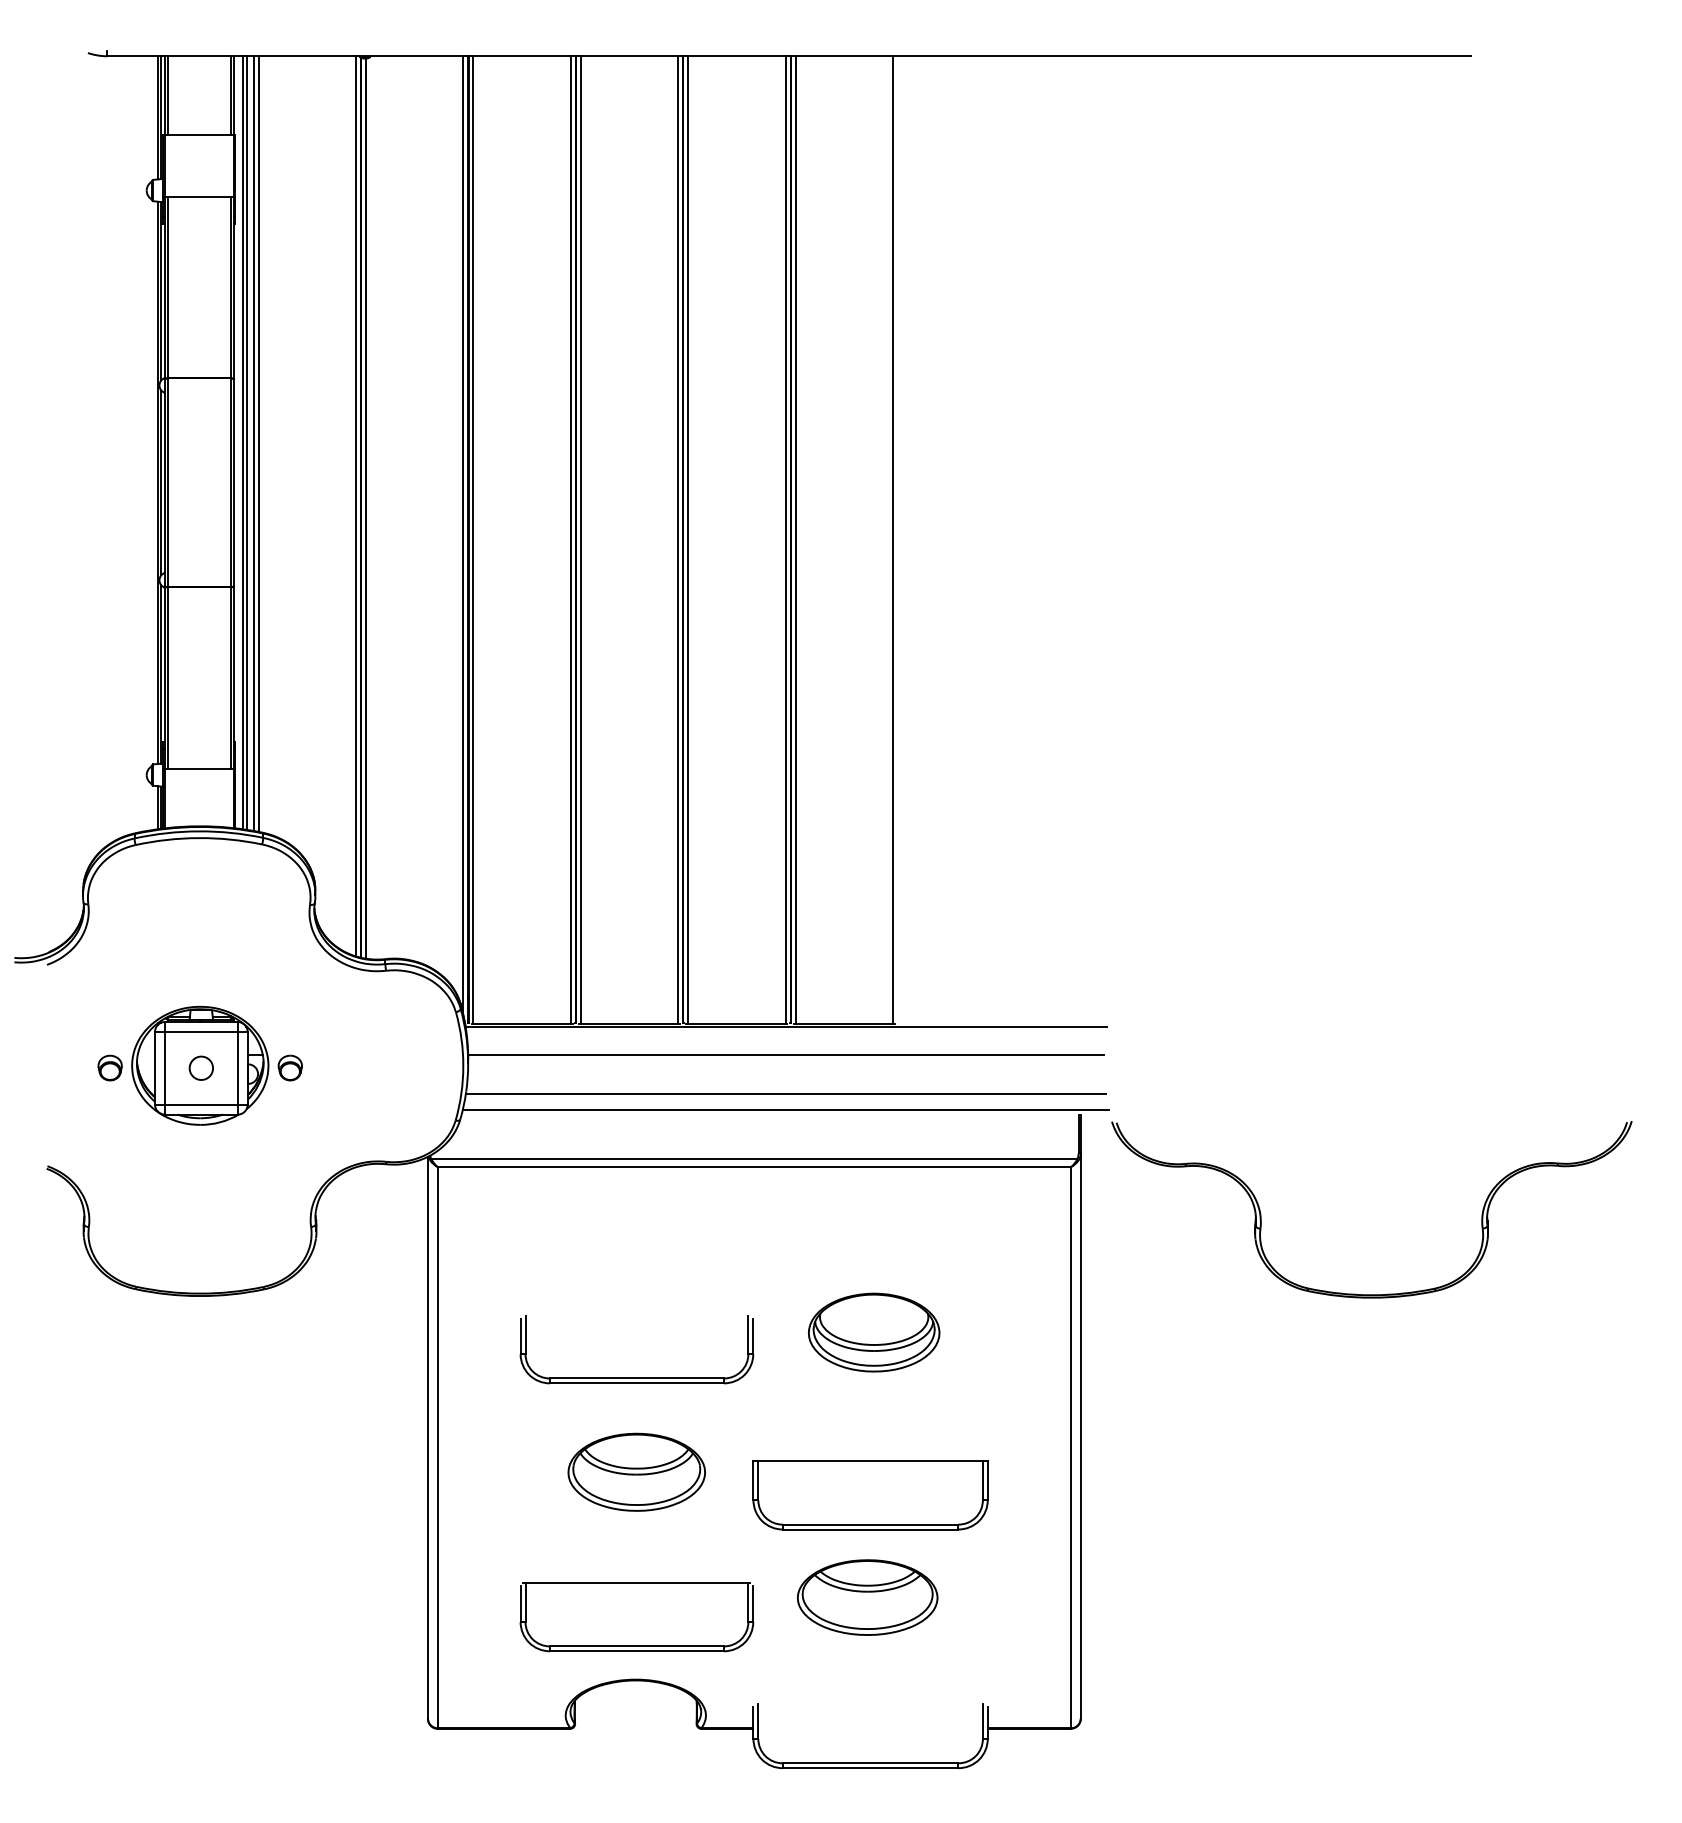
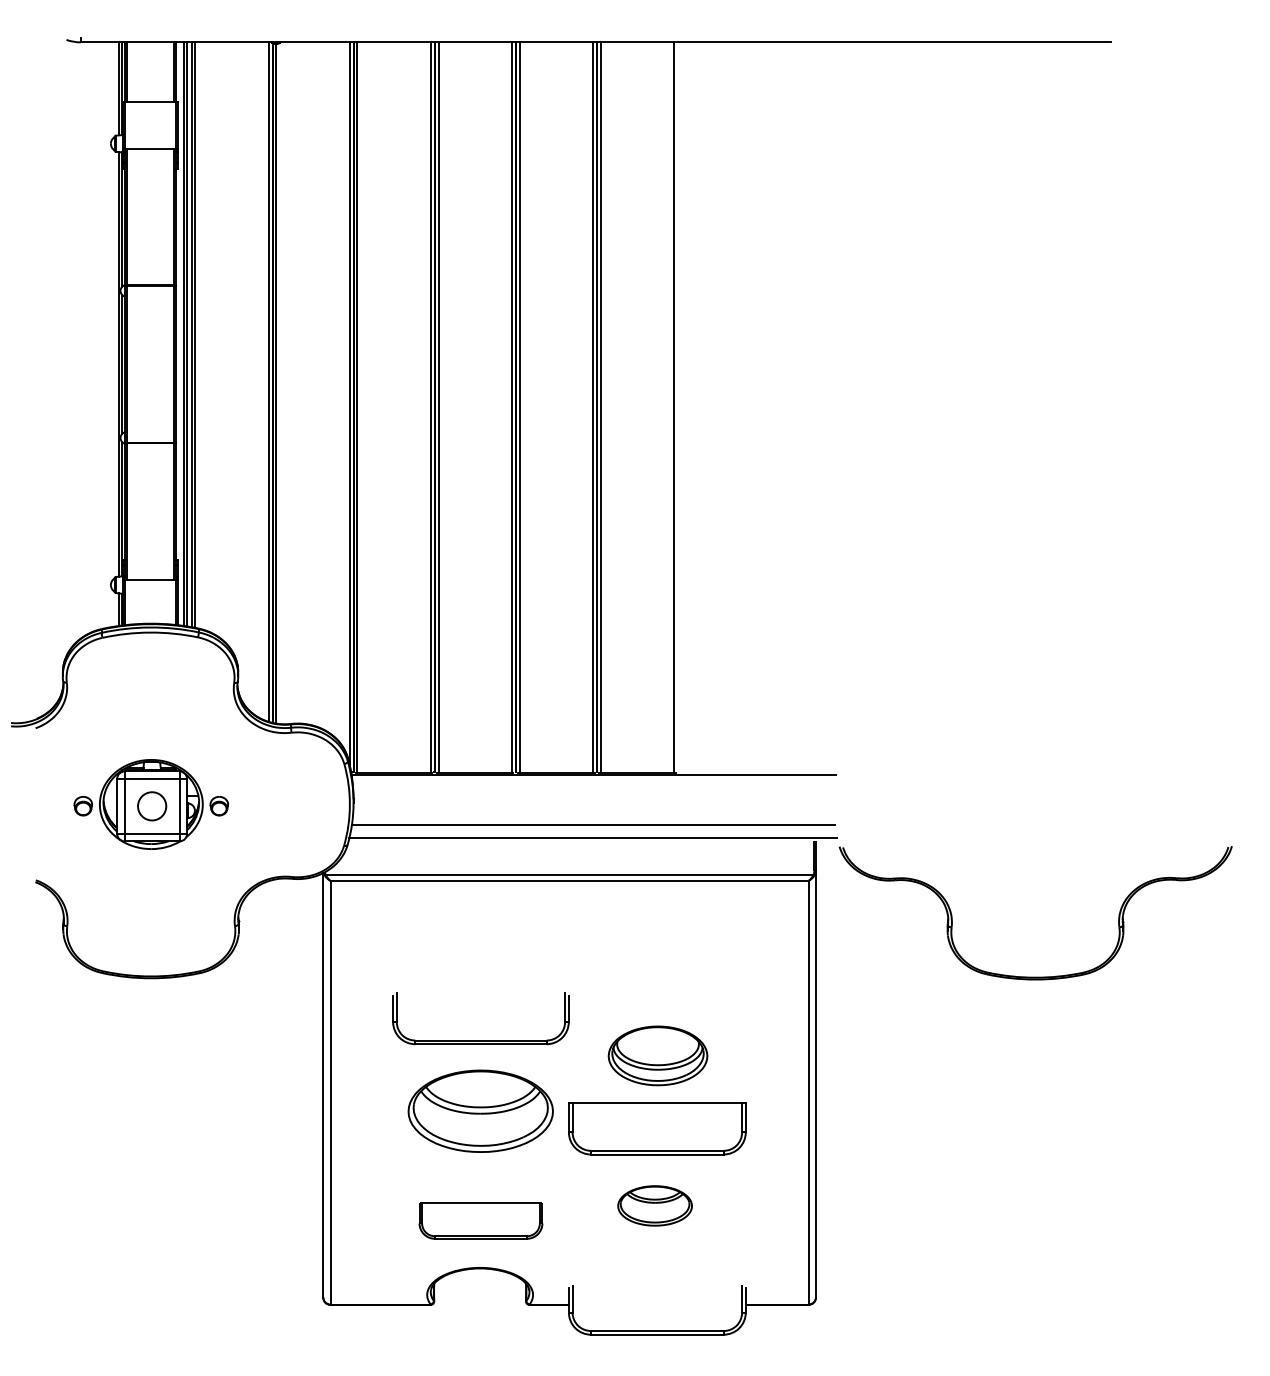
line: (786, 1055) -> (593, 796), removed
circle: (200, 1068) -> (151, 806), size x1.6
part: (873, 1332) -> (657, 1055), moved
part: (636, 1472) -> (480, 1111), size x1.4
part: (866, 1597) -> (654, 1205), size x0.7
part: (636, 1616) -> (480, 1220), size x0.7

